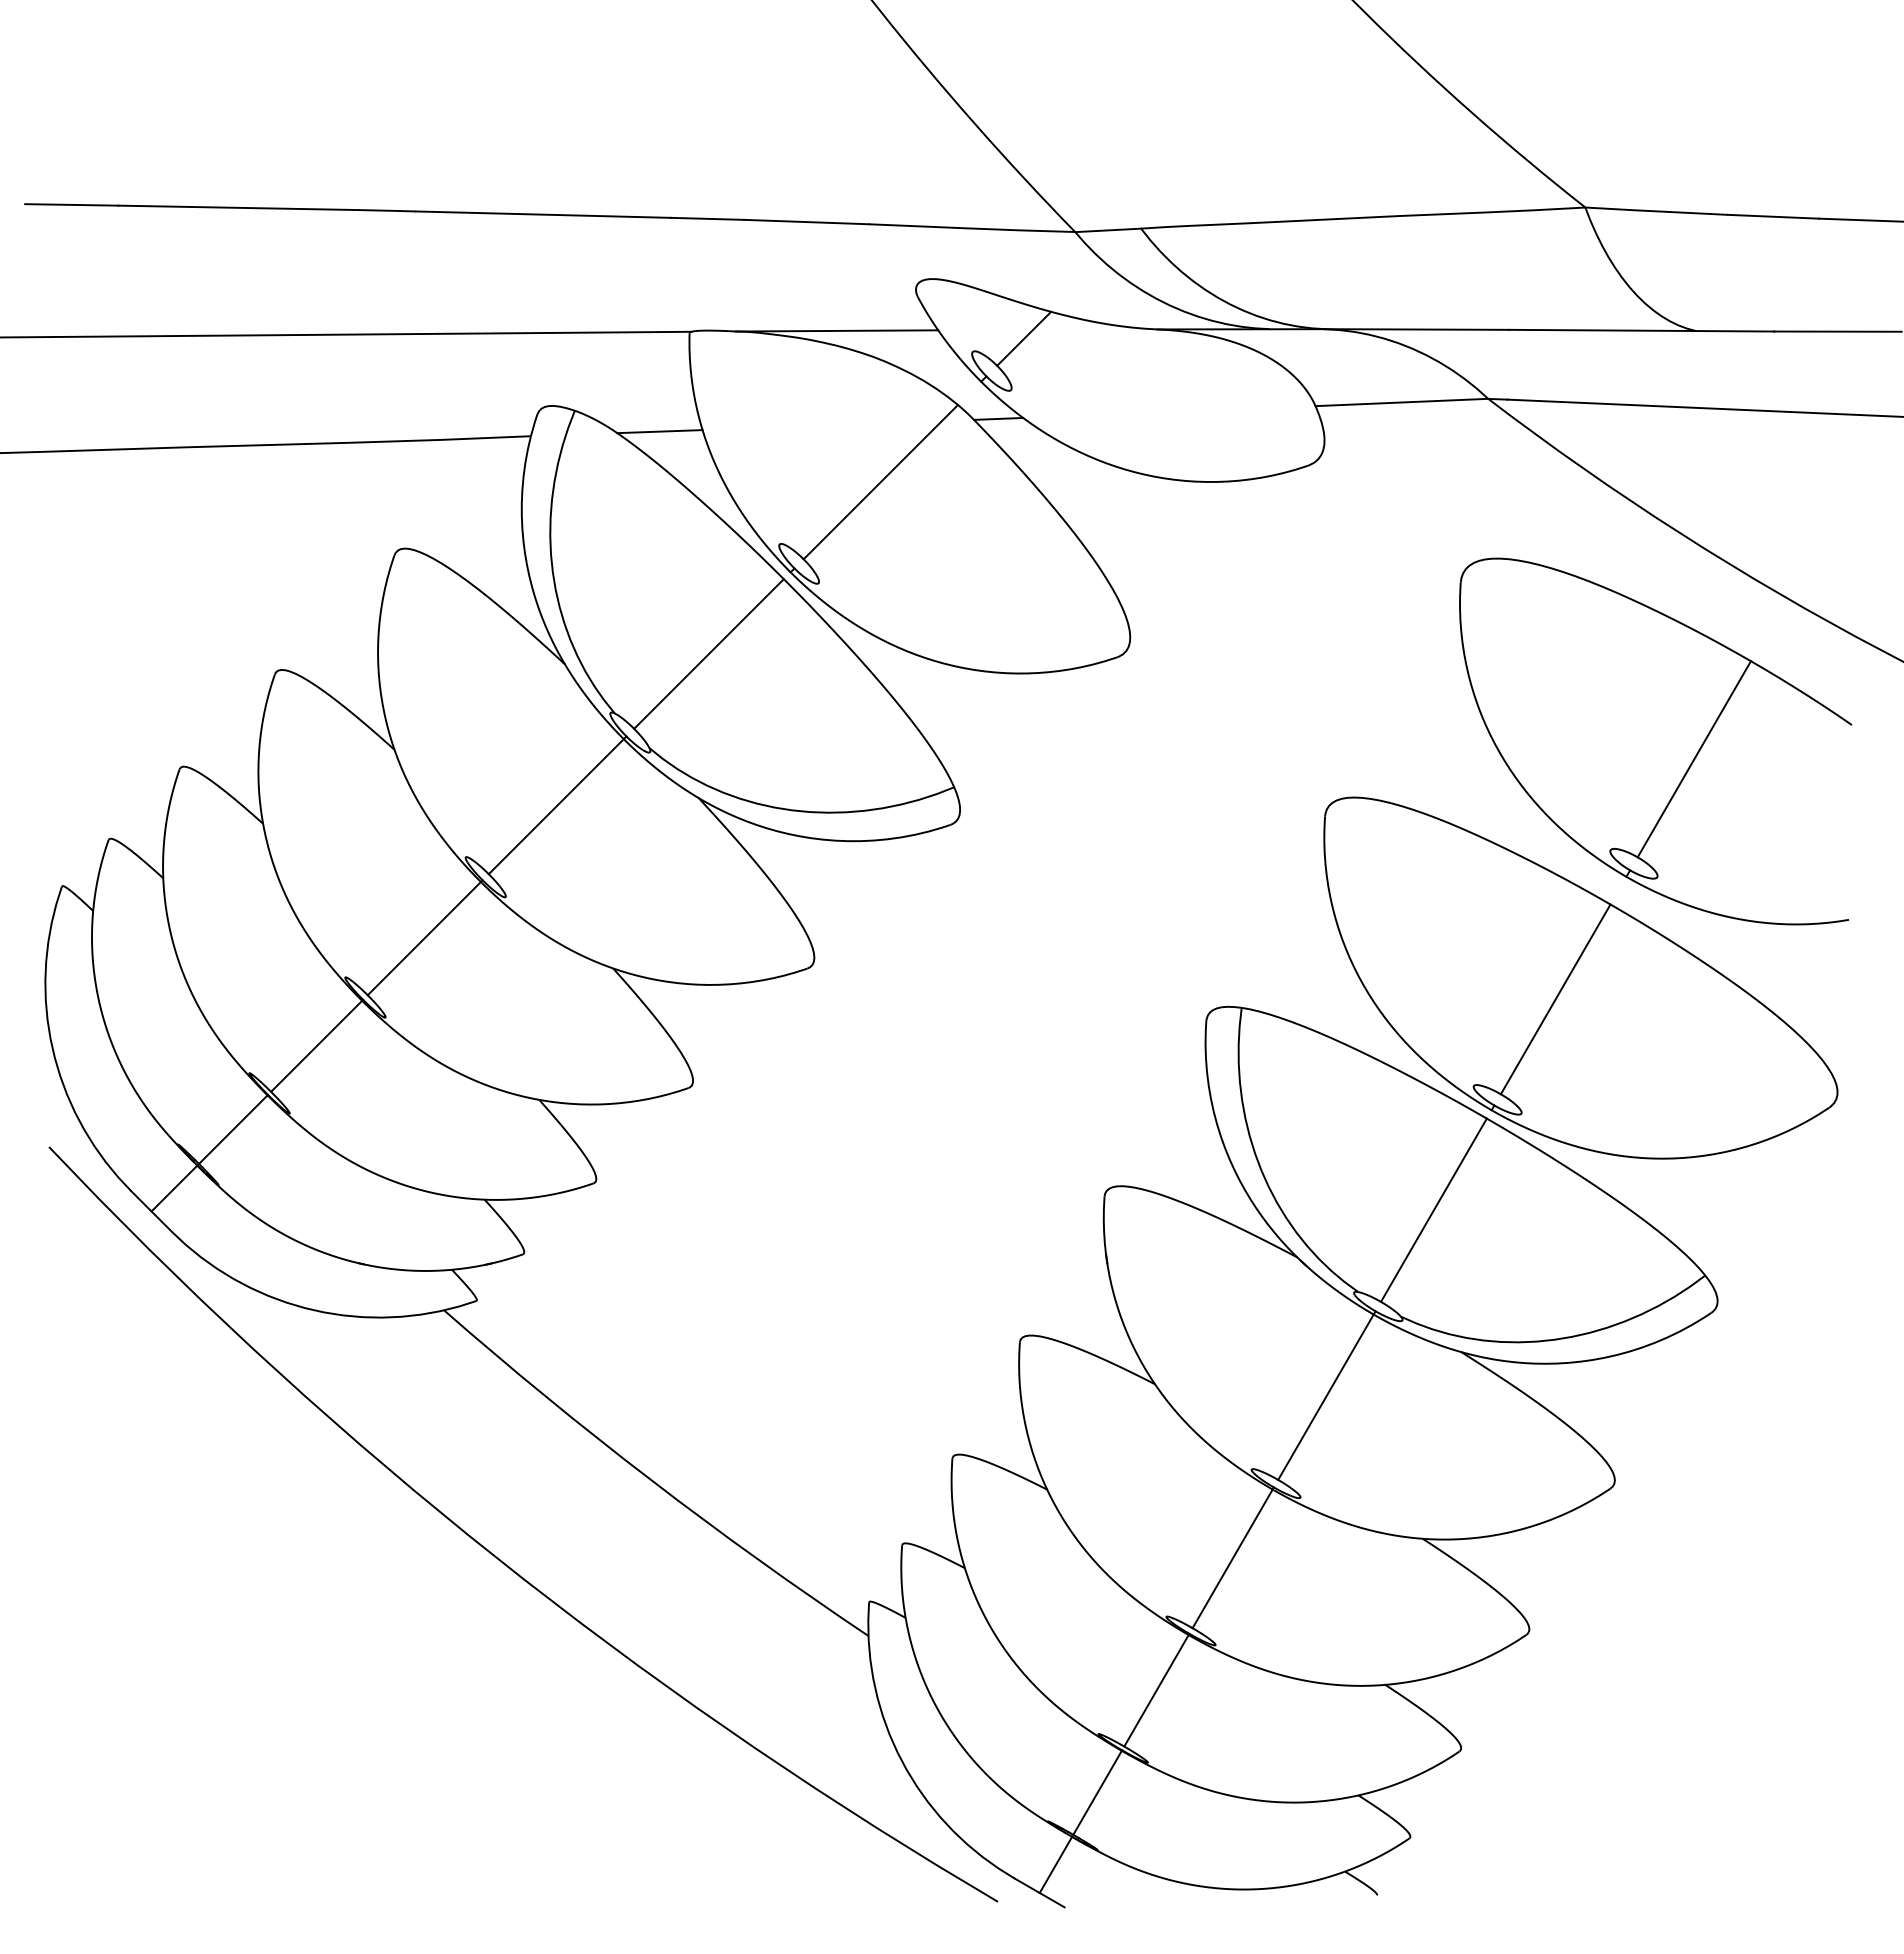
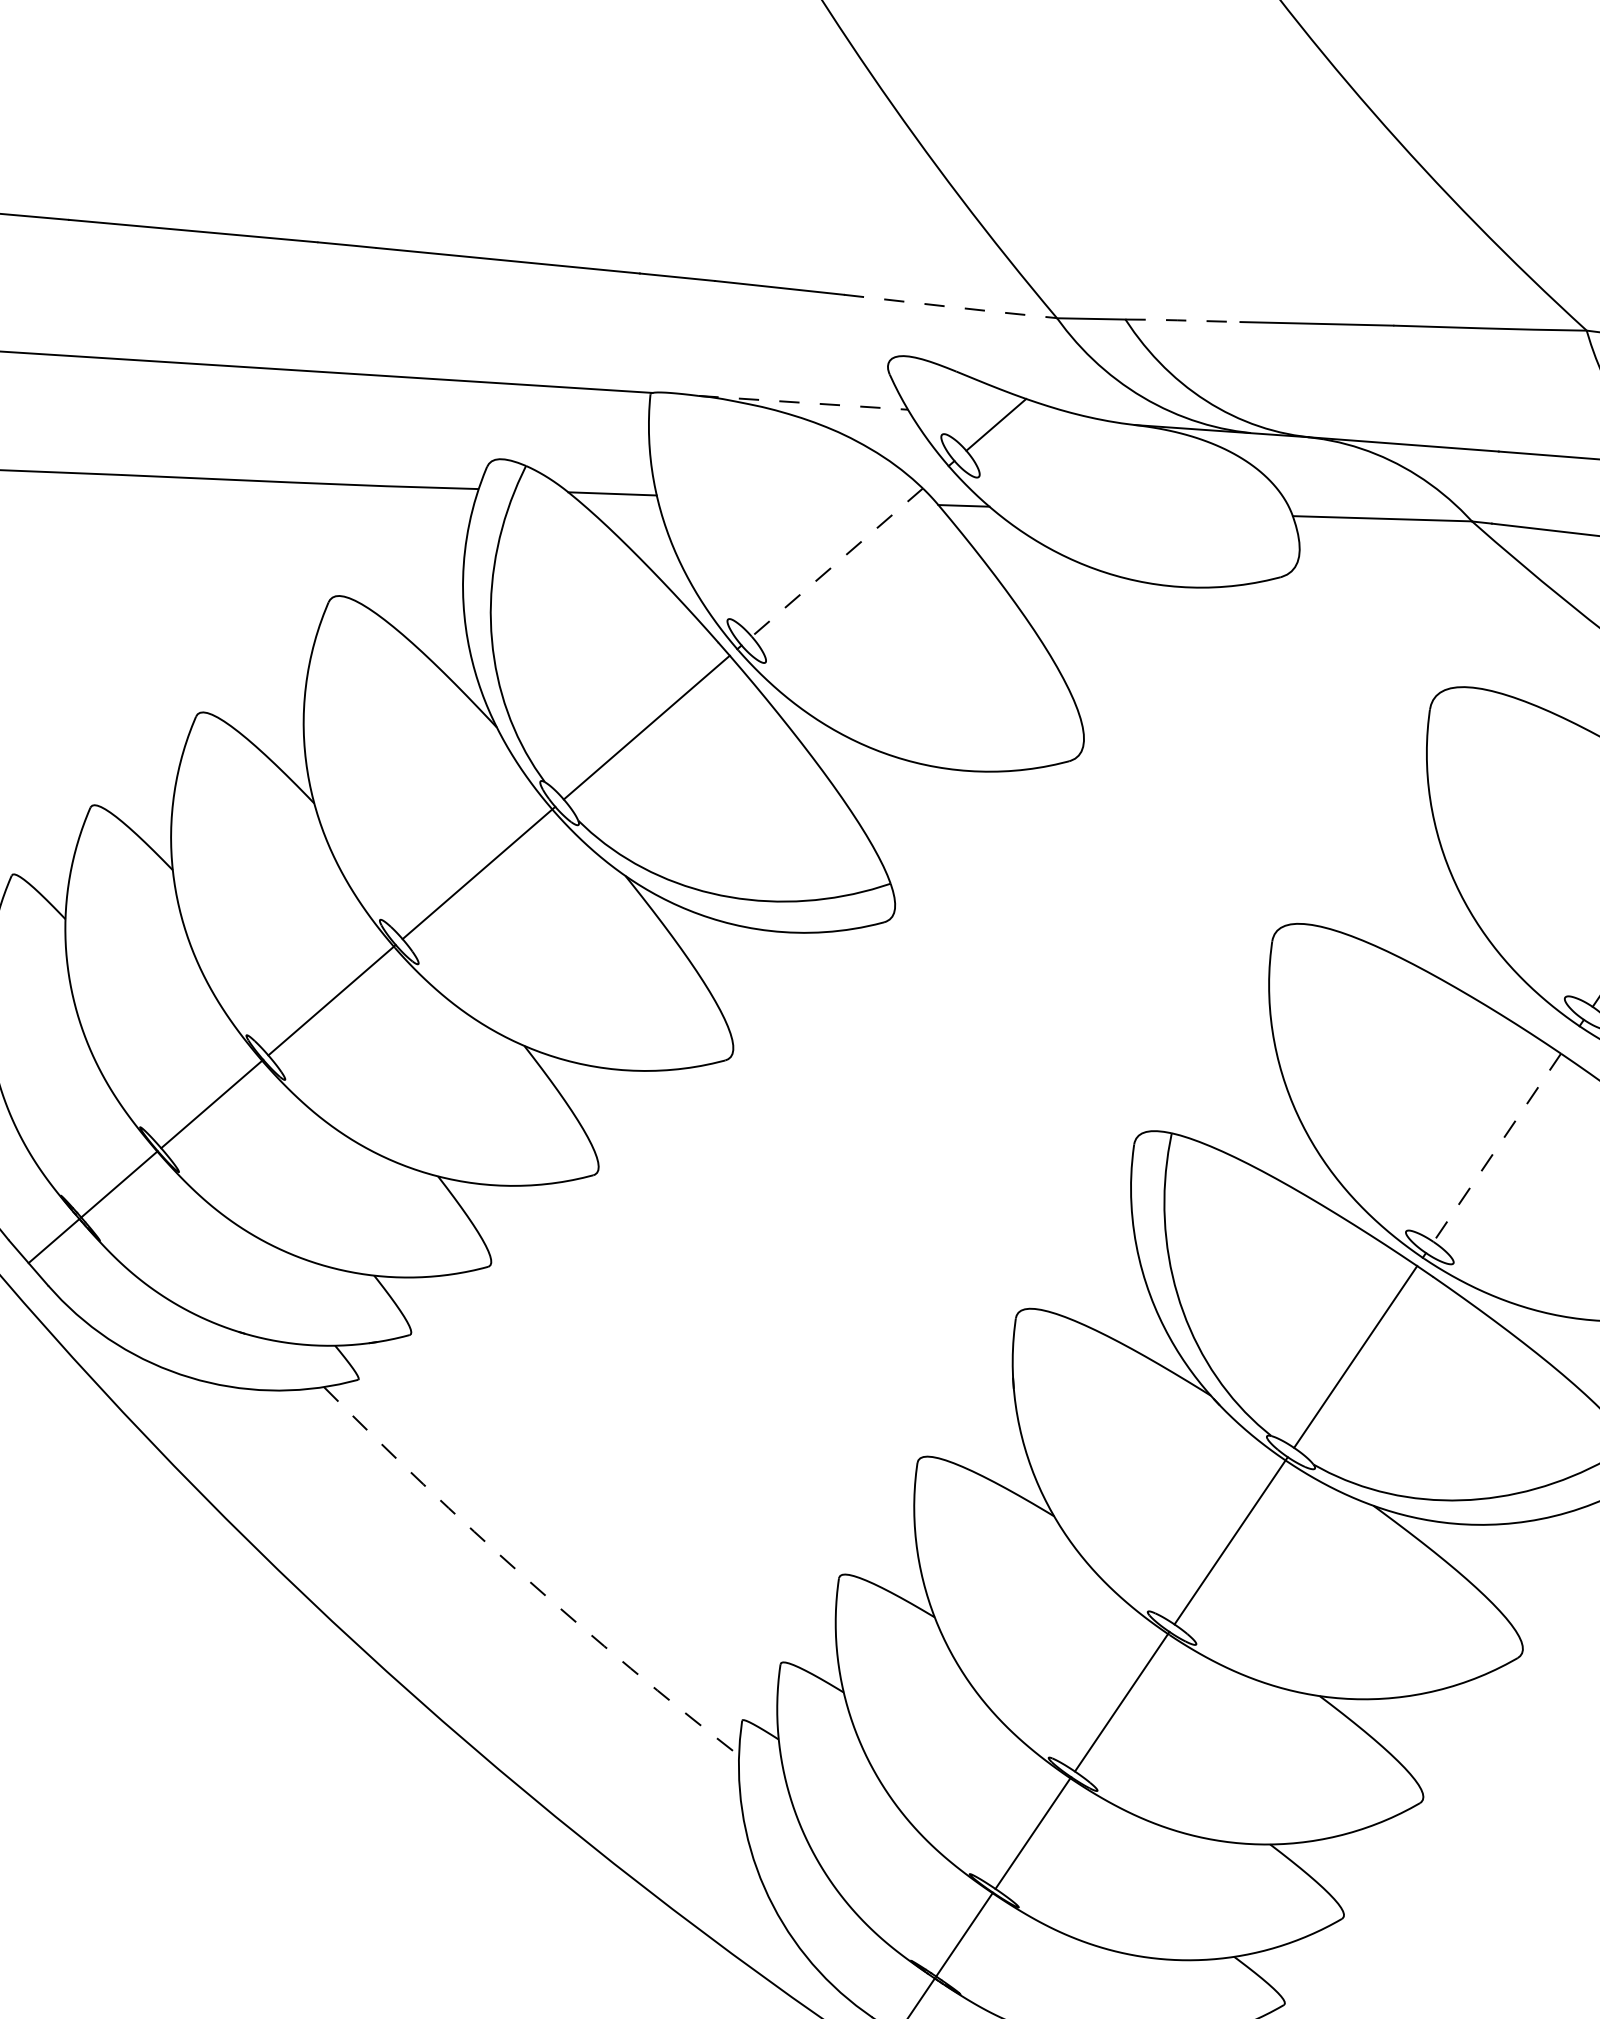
line: (1195, 225) -> (1182, 320), solid -> dashed
line: (972, 228) -> (951, 306), solid -> dashed
line: (837, 330) -> (803, 402), solid -> dashed
line: (880, 482) -> (836, 562), solid -> dashed
line: (1555, 999) -> (1497, 1147), solid -> dashed
arc: (651, 1480) -> (526, 1578), solid -> dashed

